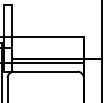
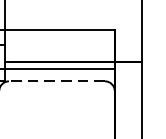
line: (45, 71) -> (56, 81), solid -> dashed

